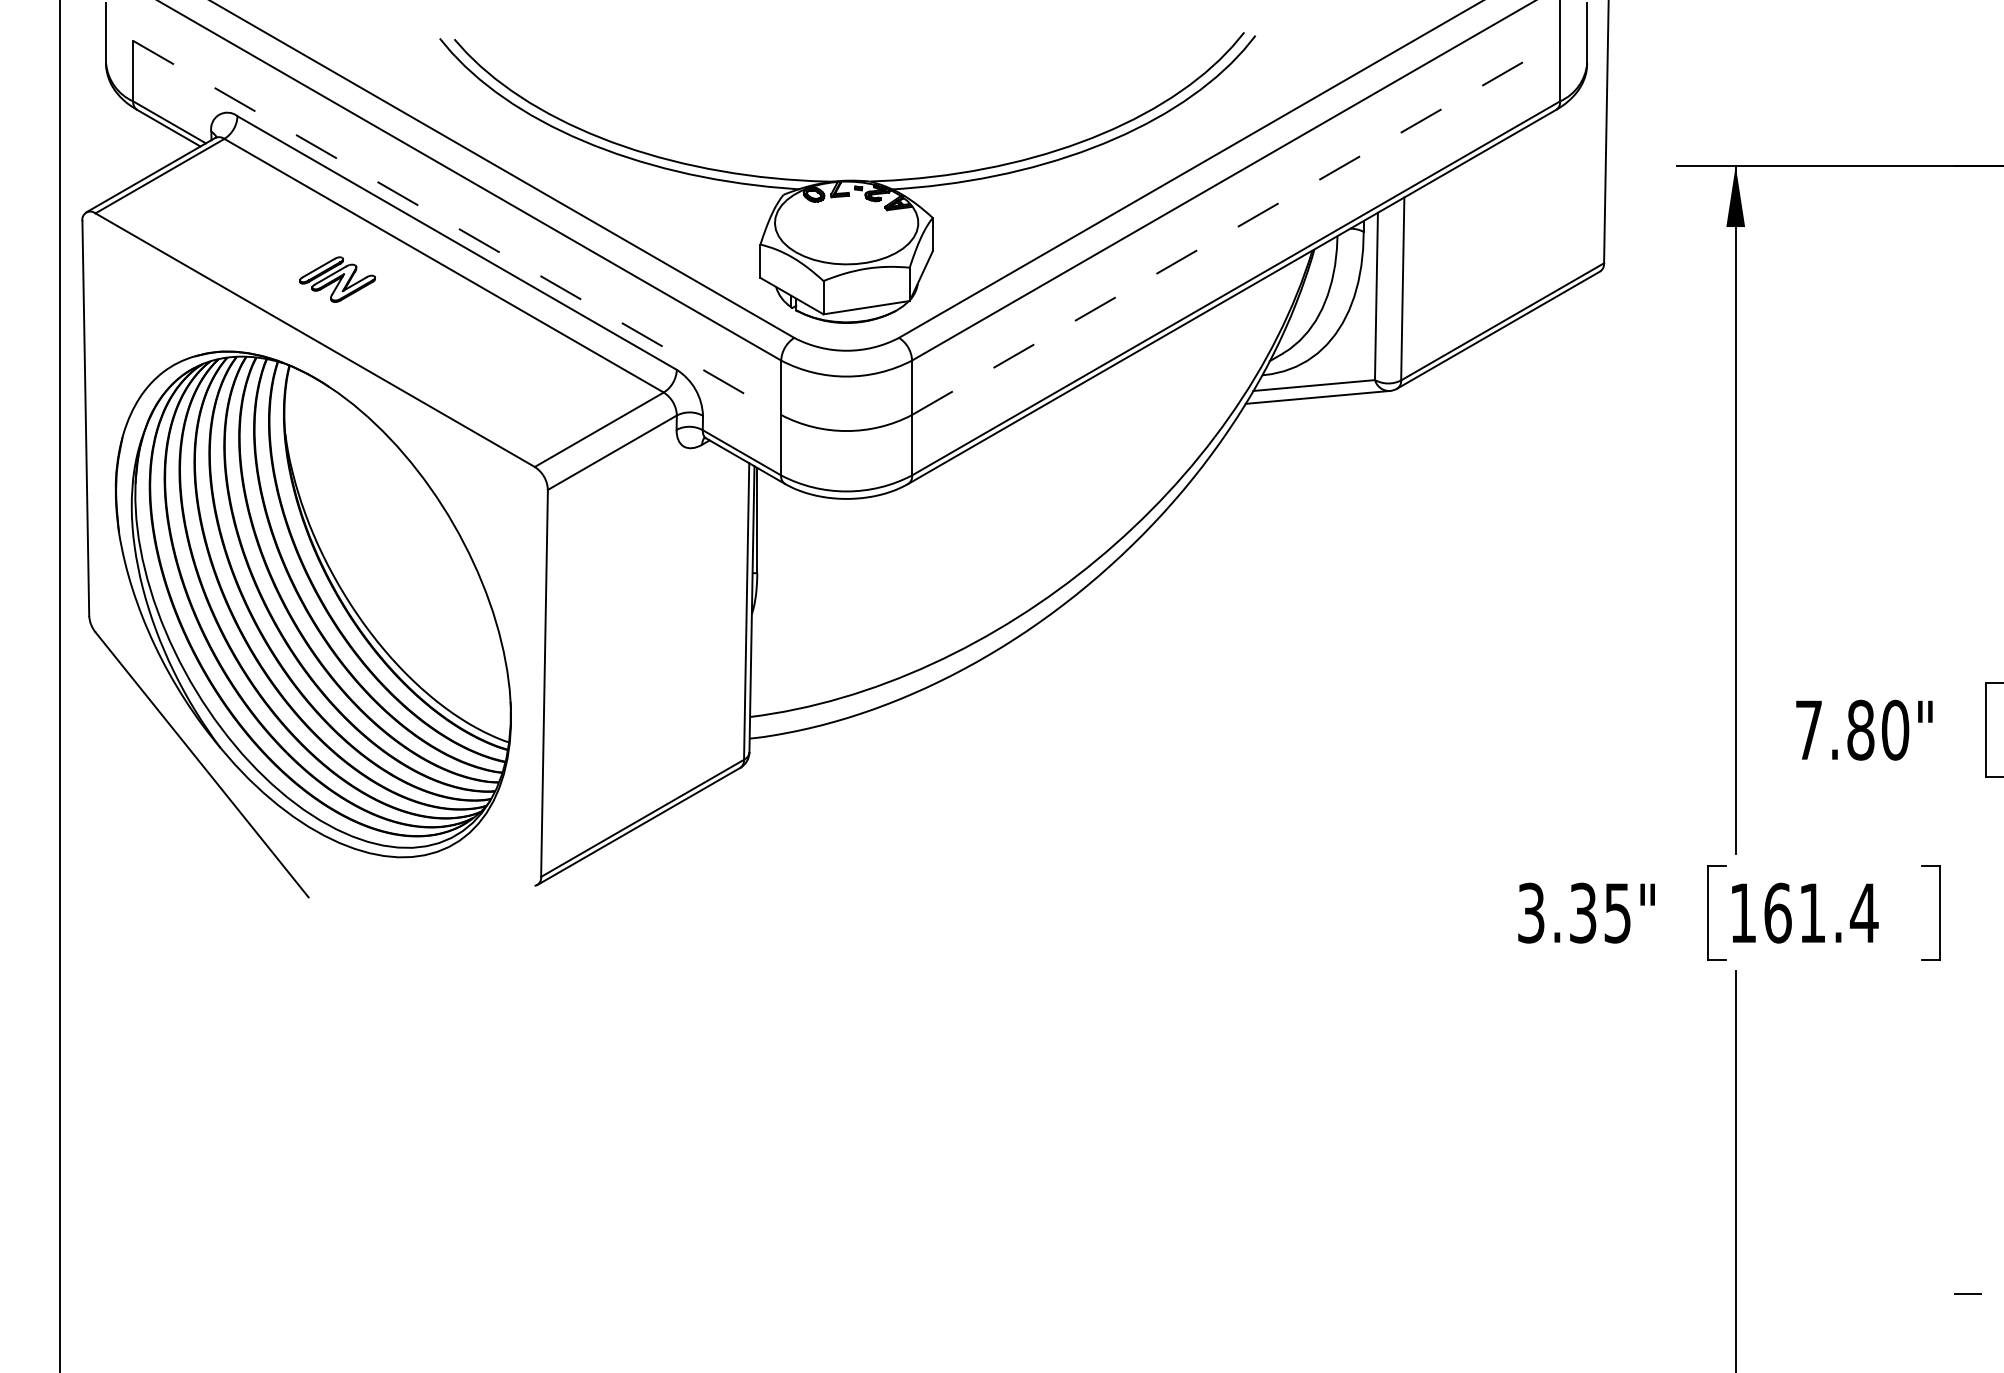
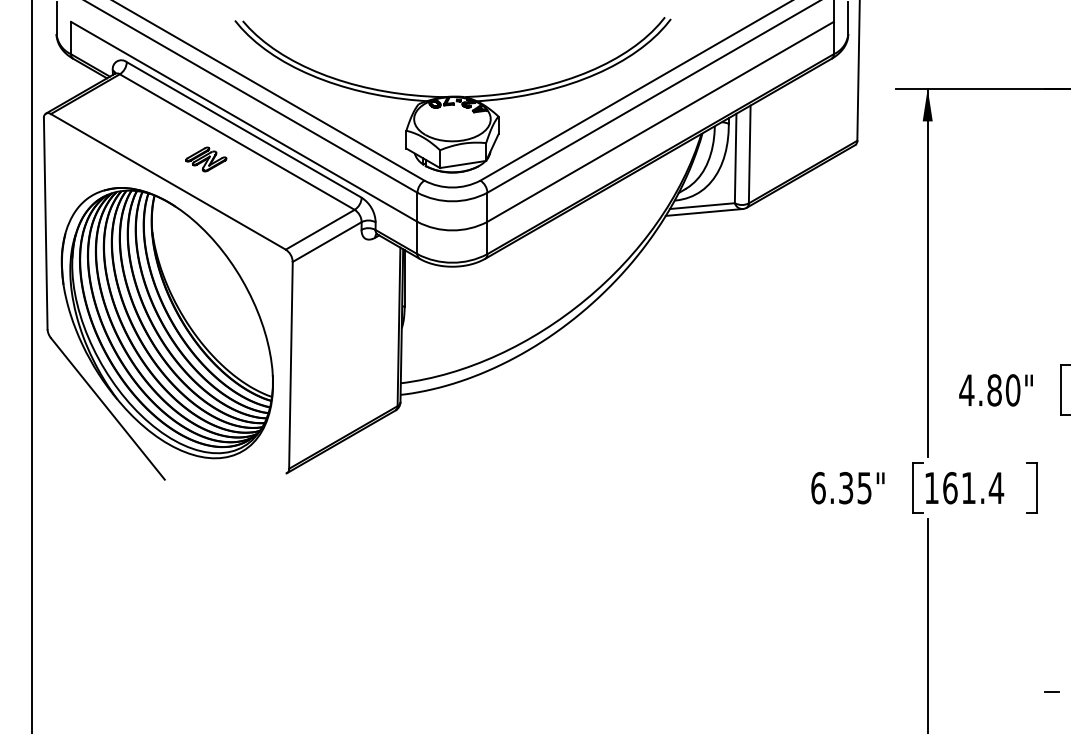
line: (457, 227) -> (244, 121), dashed -> solid
line: (1235, 227) -> (660, 121), dashed -> solid
part: (337, 279) -> (206, 159), moved
text: (1808, 728) -> (966, 389), 7.80" -> 4.80"
text: (1531, 913) -> (818, 488), 3.35" -> 6.35"

